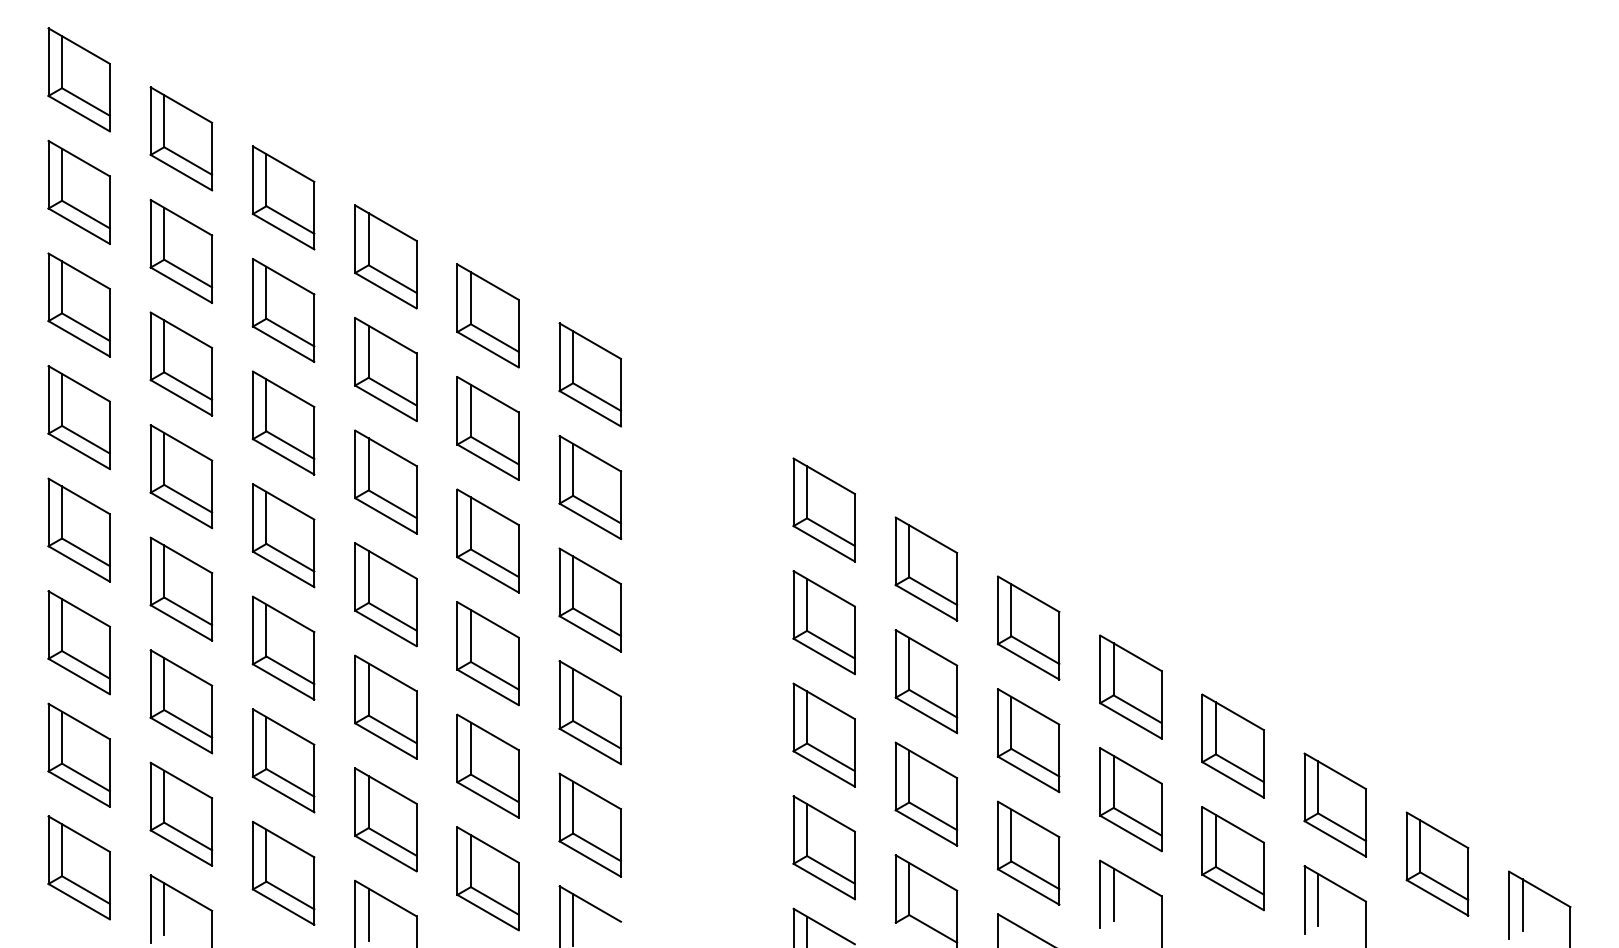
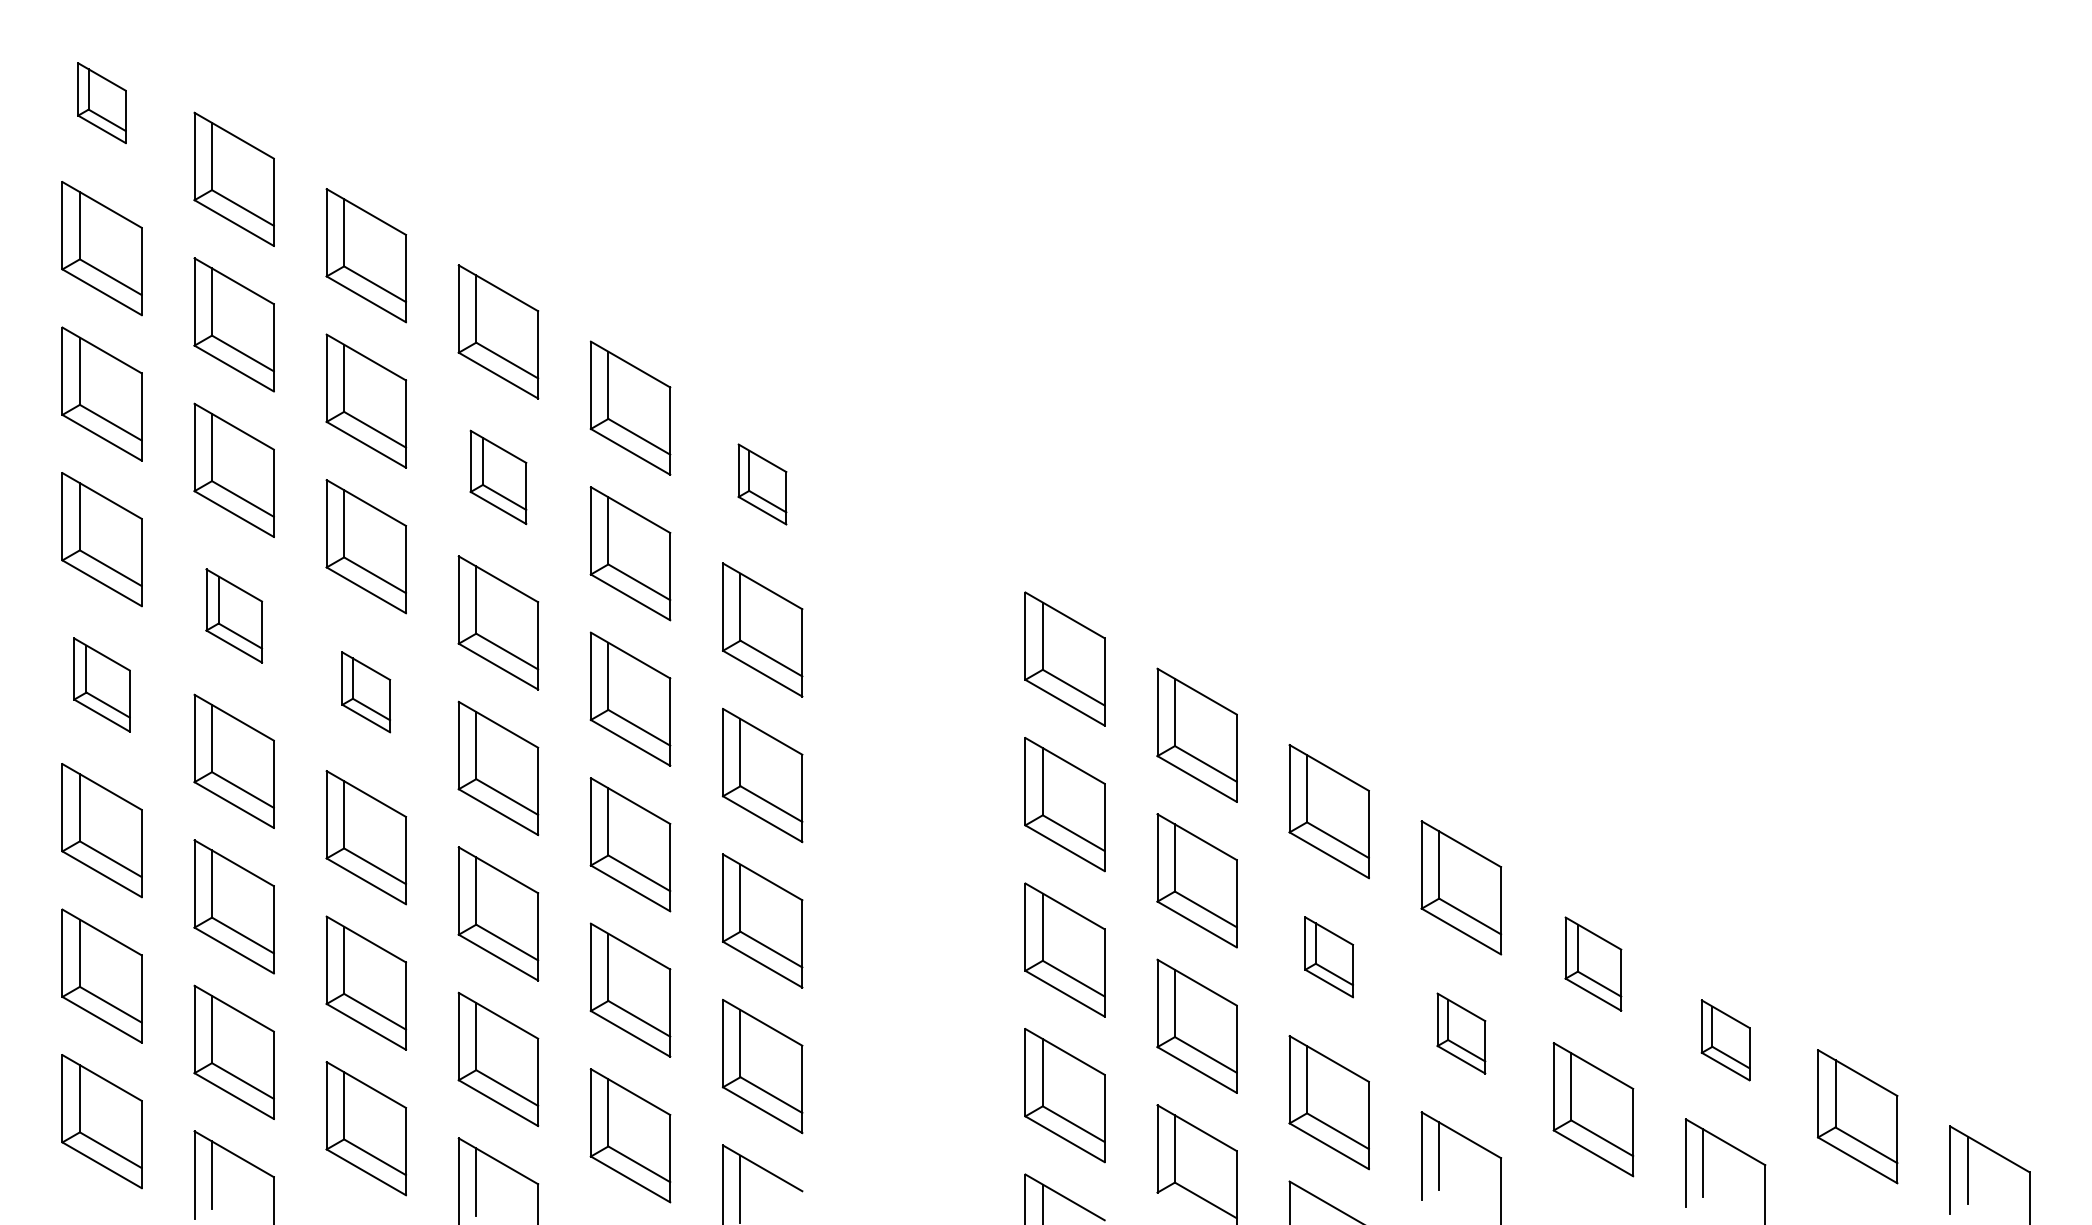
part: (78, 79) -> (101, 102), size x0.6
part: (385, 369) -> (497, 477), size x0.7
part: (589, 374) -> (761, 483), size x0.6
part: (181, 476) -> (234, 615), size x0.7
part: (78, 529) -> (101, 684), size x0.7
part: (283, 535) -> (366, 691), size x0.6
part: (1028, 740) -> (1329, 956), size x0.6
part: (1232, 745) -> (1592, 963), size x0.7
part: (1130, 799) -> (1460, 1033), size x0.6
part: (1335, 804) -> (1725, 1039), size x0.6

